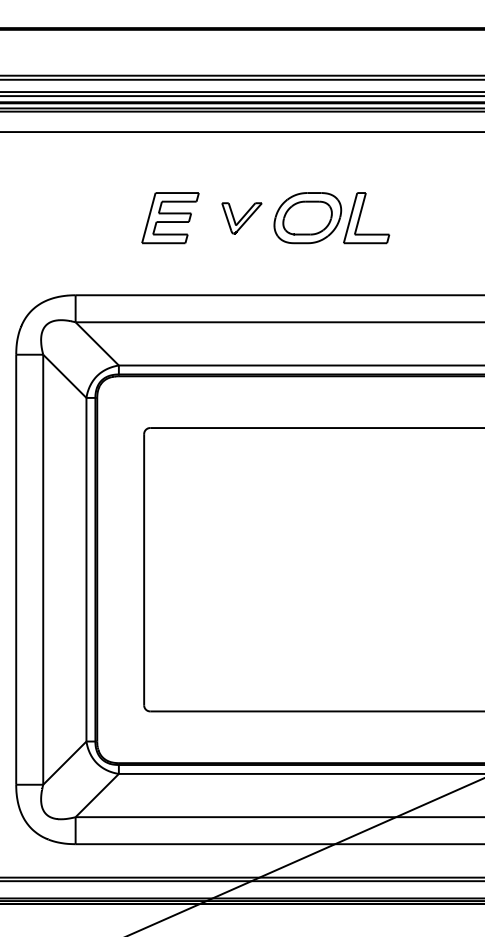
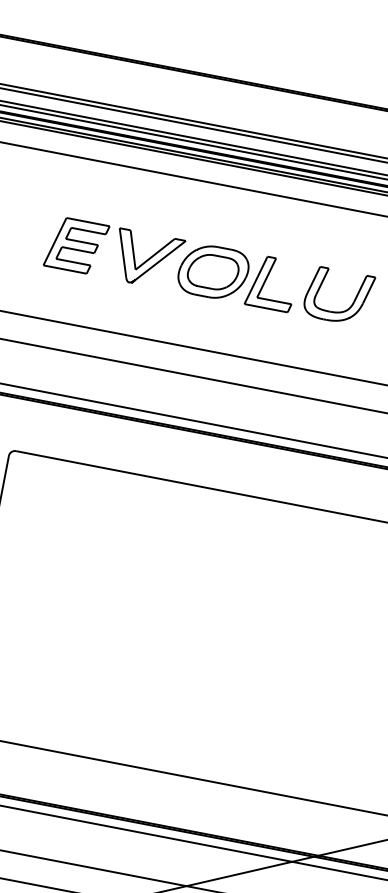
part: (241, 218) -> (147, 259), size x1.67
part: (439, 231) -> (342, 310), added

